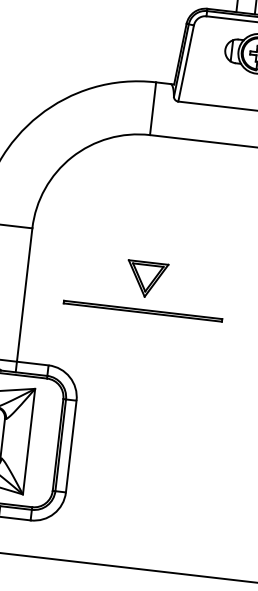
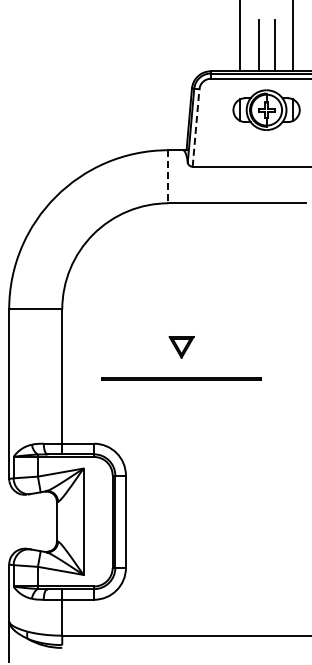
line: (186, 64) -> (196, 128), solid -> dashed
line: (153, 108) -> (168, 176), solid -> dashed
part: (146, 279) -> (181, 347), size x0.6

